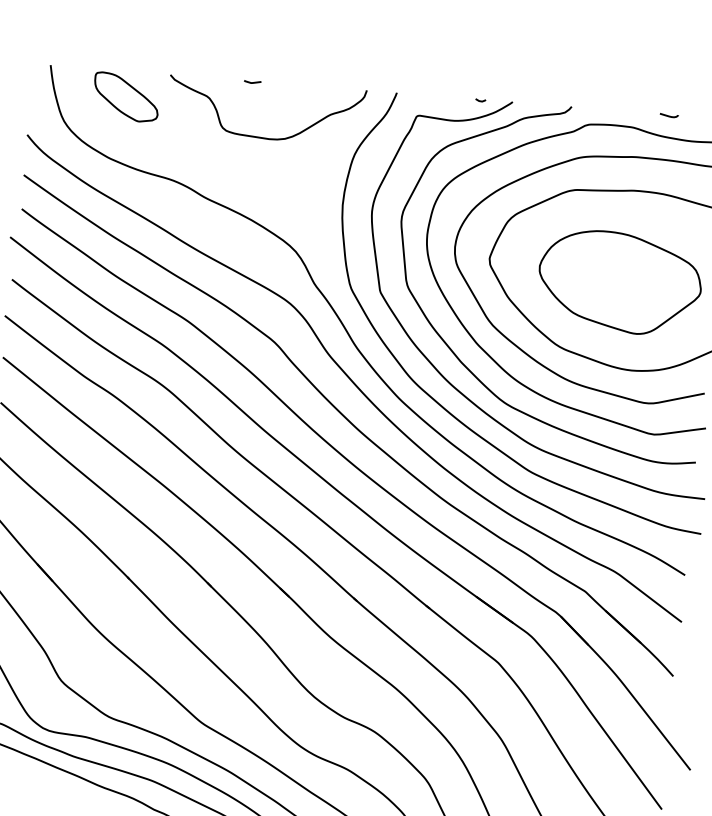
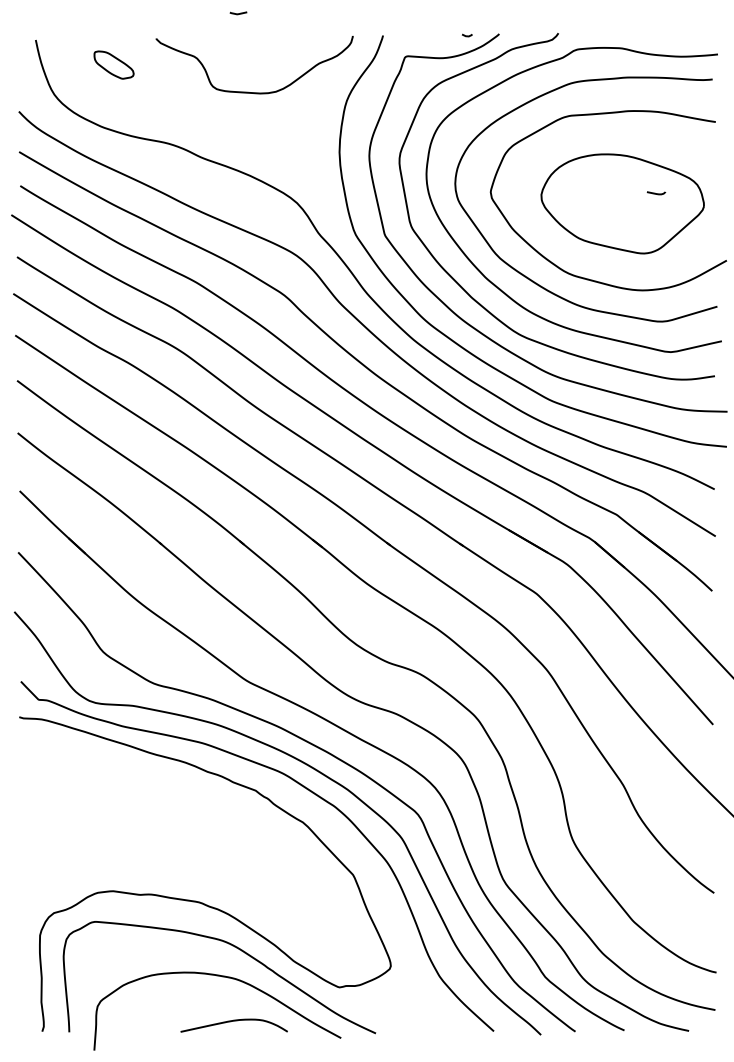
line: (252, 82) -> (238, 13), moved
part: (125, 96) -> (113, 64), size x0.6
curve: (669, 115) -> (656, 193), moved

